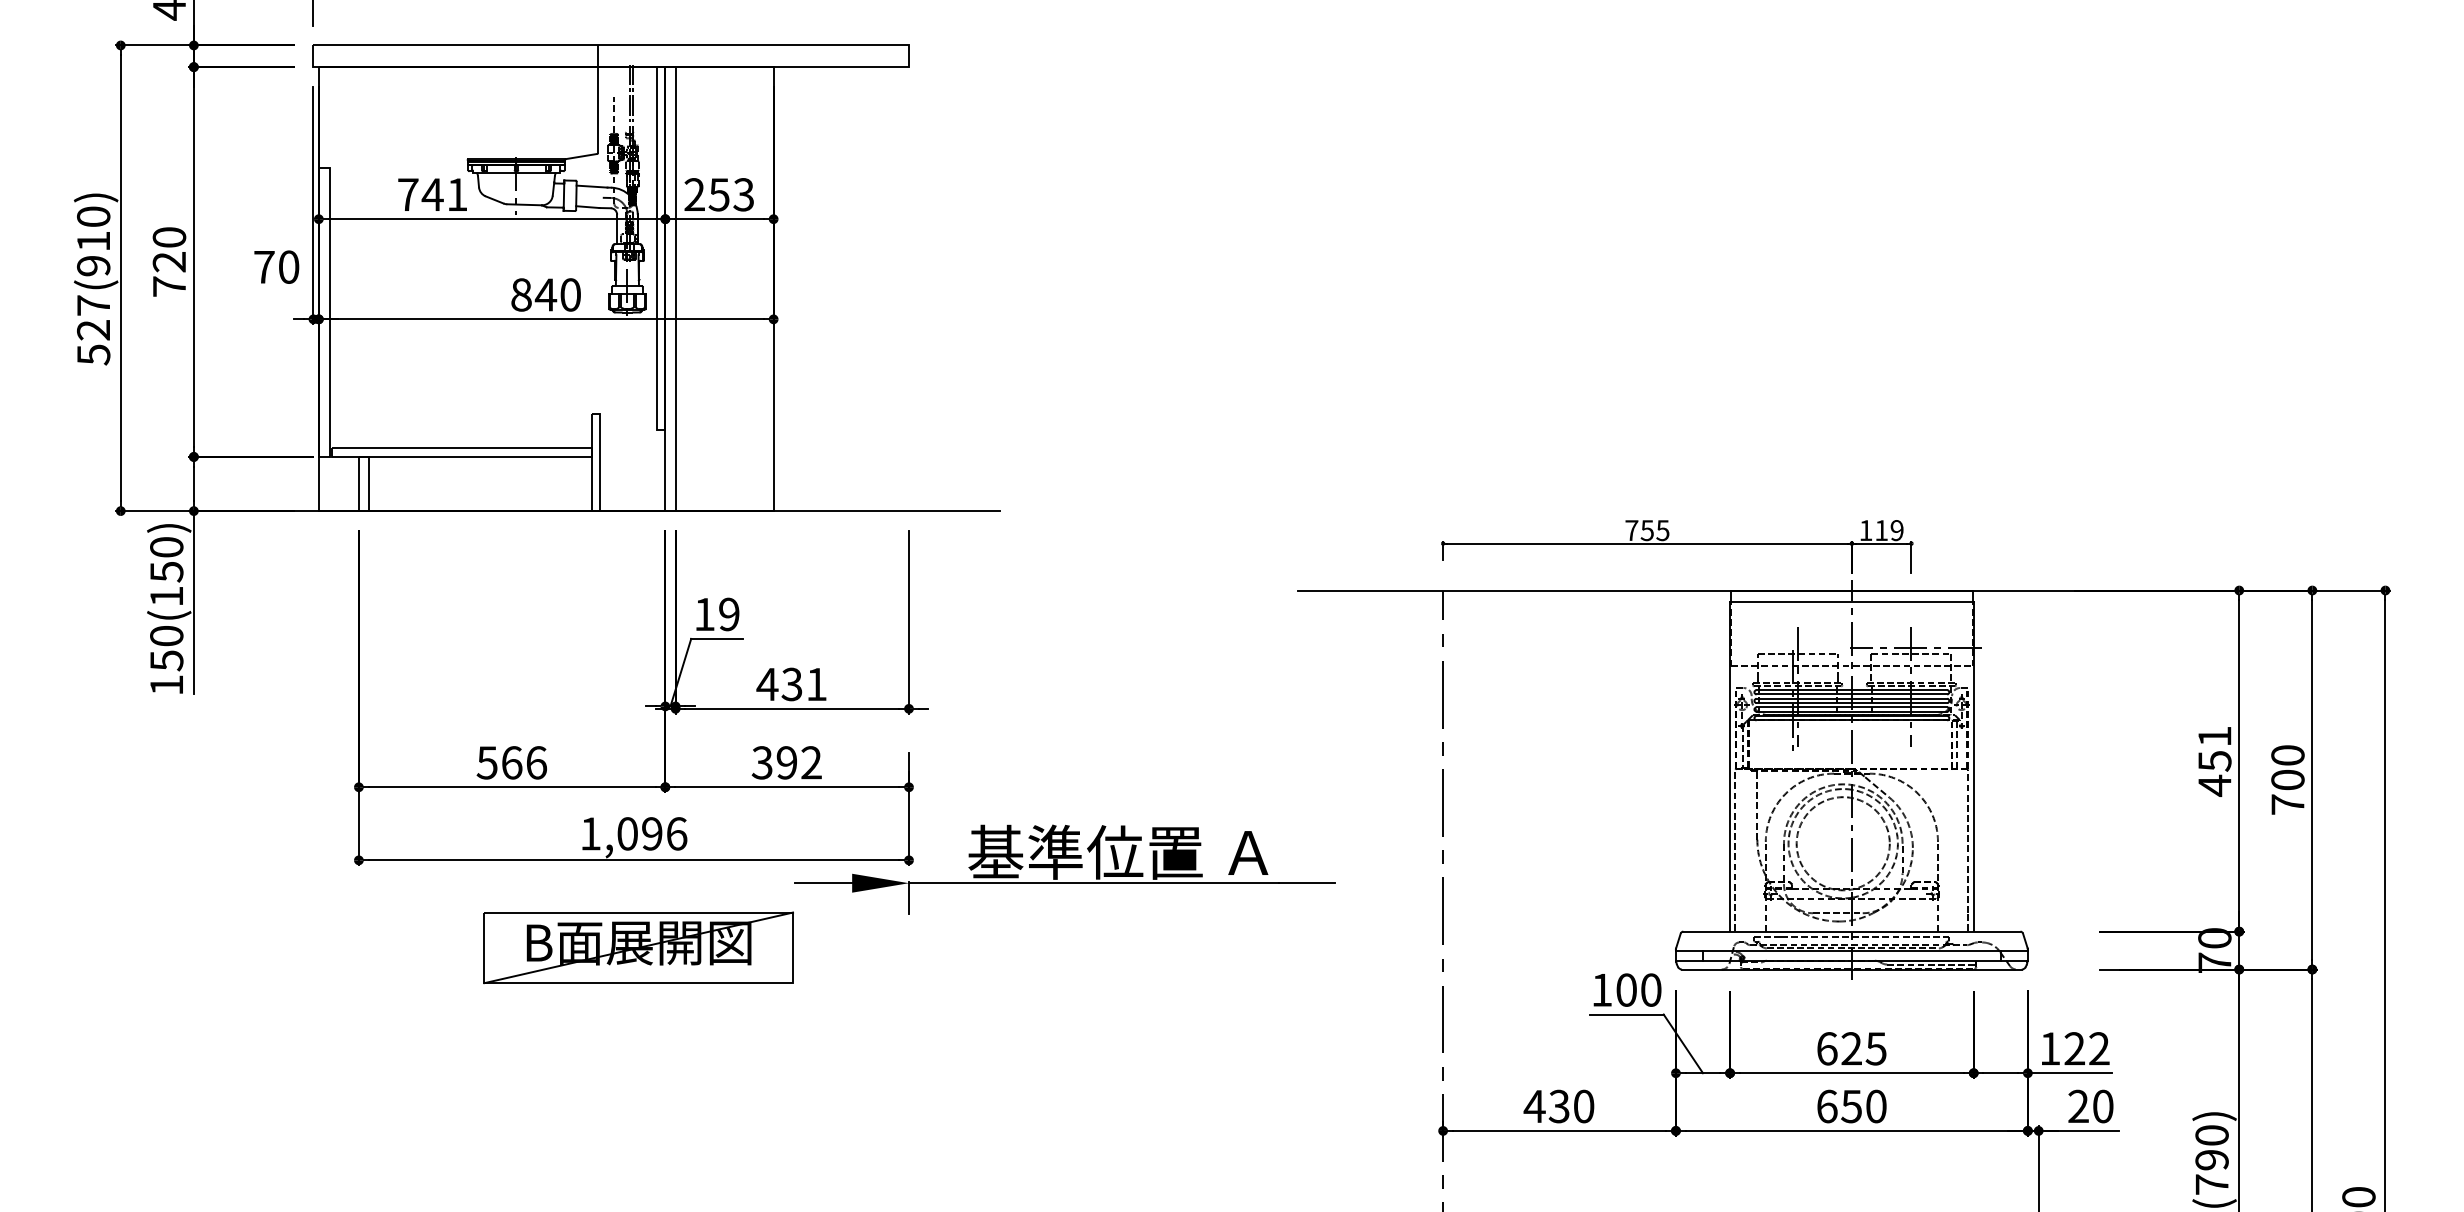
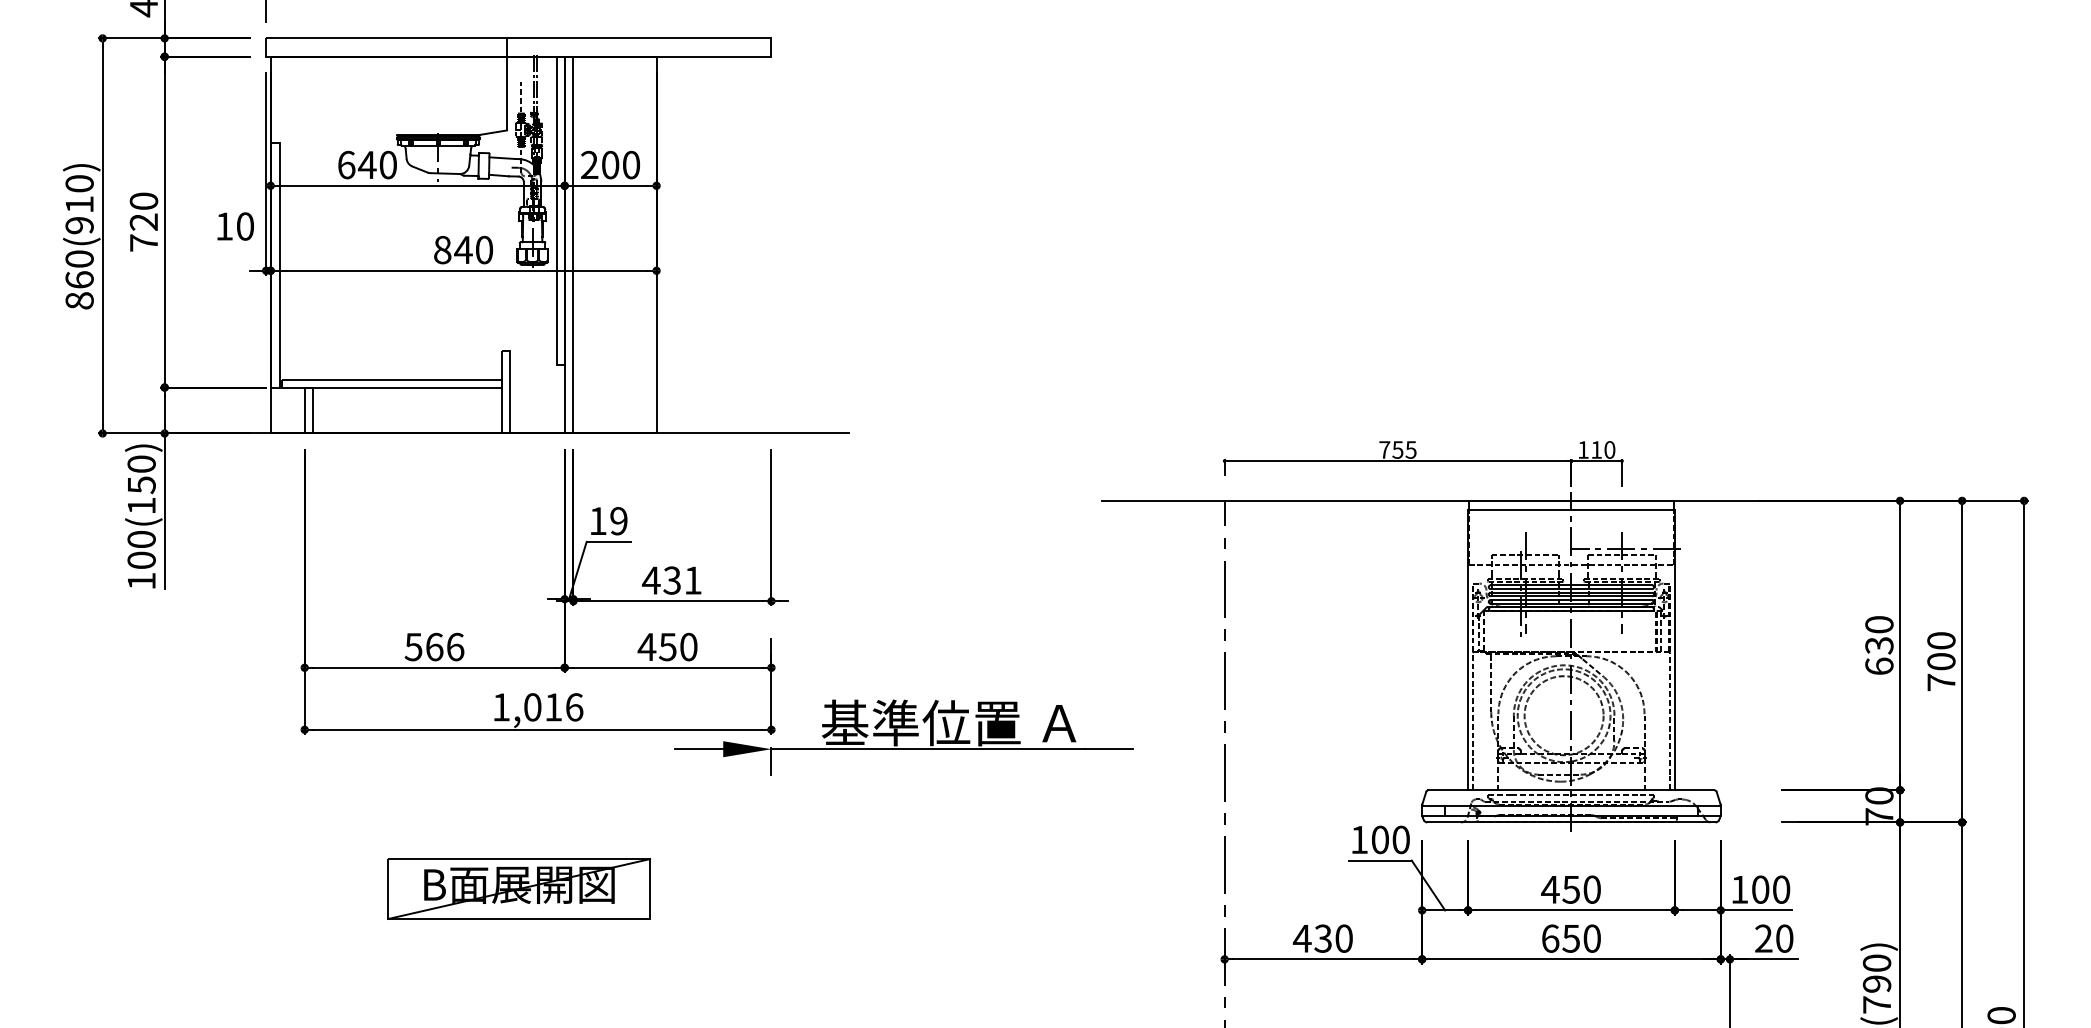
text: (432, 194) -> (367, 164), 741 -> 640
text: (731, 194) -> (620, 164), 253 -> 200
text: (264, 267) -> (224, 226), 70 -> 10
text: (93, 329) -> (79, 279), 527(910) -> 860(910)
text: (1896, 529) -> (1609, 449), 119 -> 110
text: (166, 660) -> (141, 560), 150(150) -> 100(150)
text: (786, 762) -> (667, 646), 392 -> 450
text: (2214, 762) -> (1879, 646), 451 -> 630
text: (652, 834) -> (553, 707), 1,096 -> 1,016
part: (639, 947) -> (519, 888), moved
text: (1850, 1048) -> (1570, 889), 625 -> 450
text: (2087, 1048) -> (1771, 889), 122 -> 100

